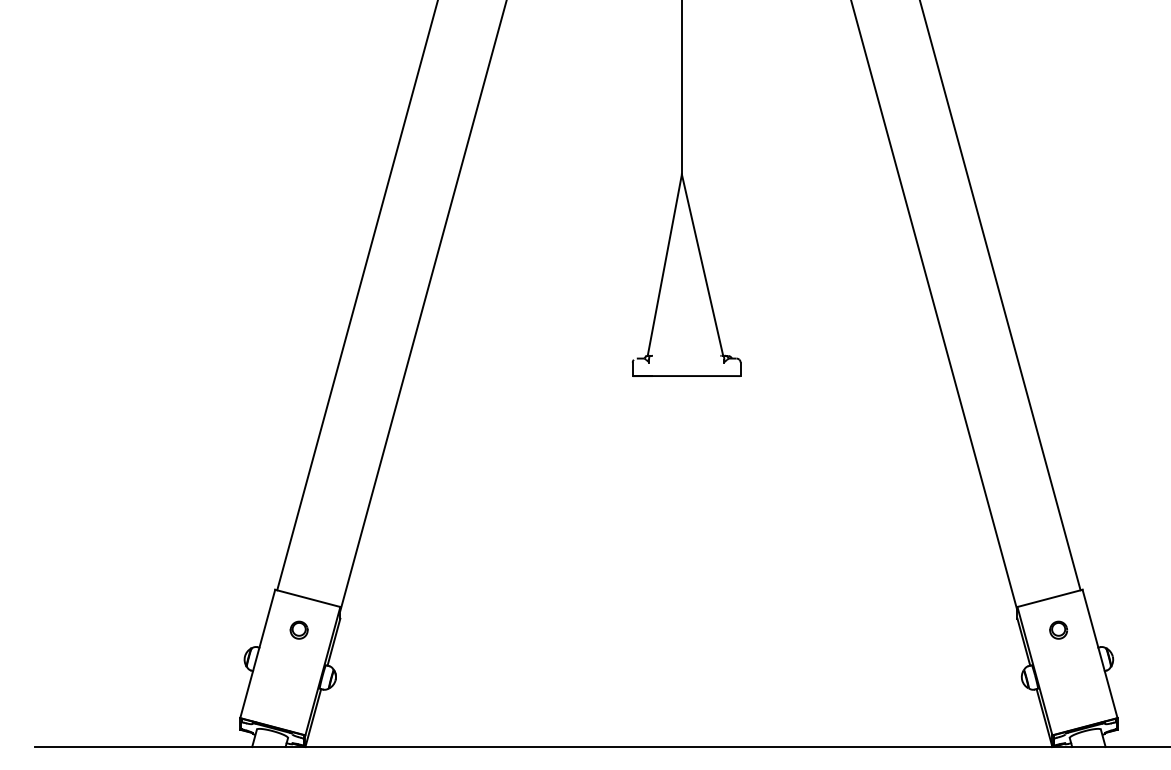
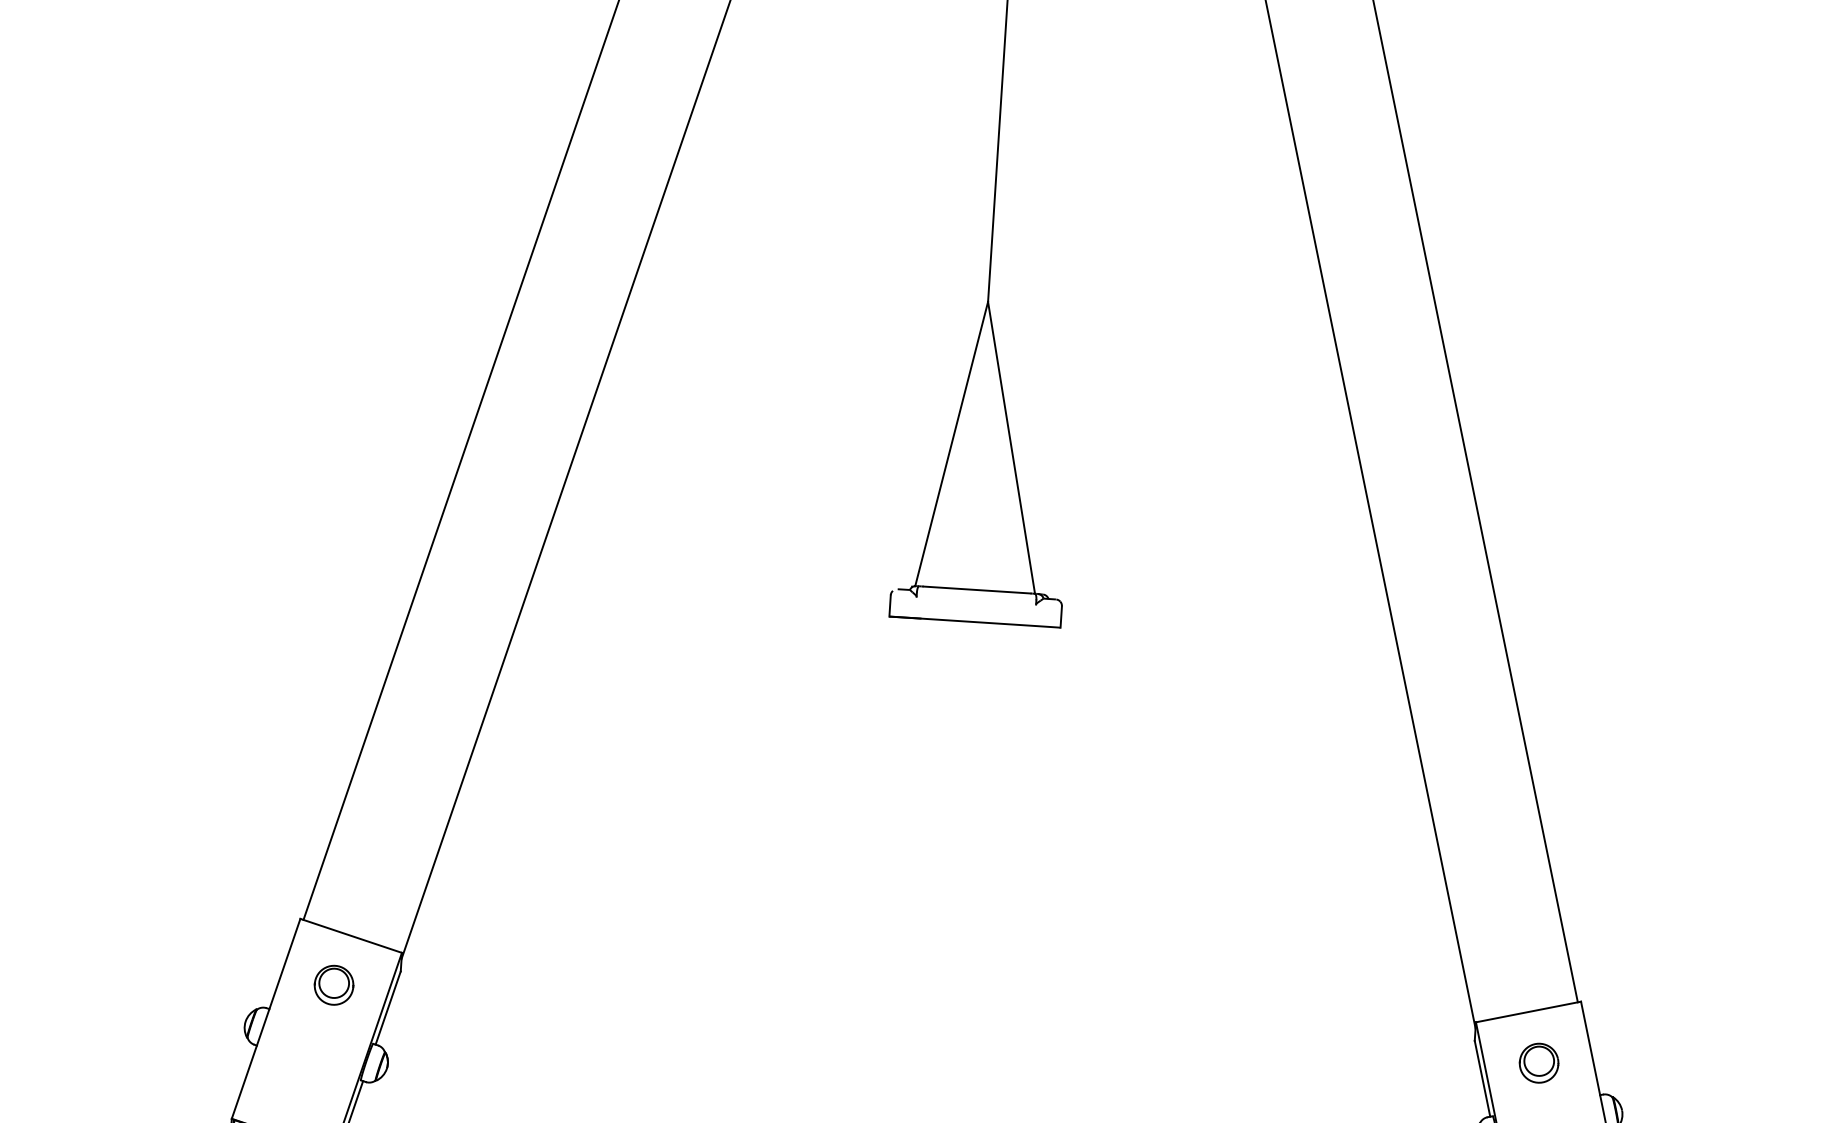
line: (686, 355) -> (976, 589), added
part: (299, 630) -> (334, 985), size x1.43
part: (1058, 630) -> (1538, 1063), size x1.43

